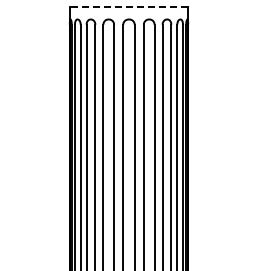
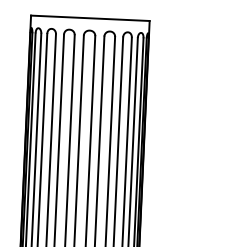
line: (128, 7) -> (89, 18), dashed -> solid

